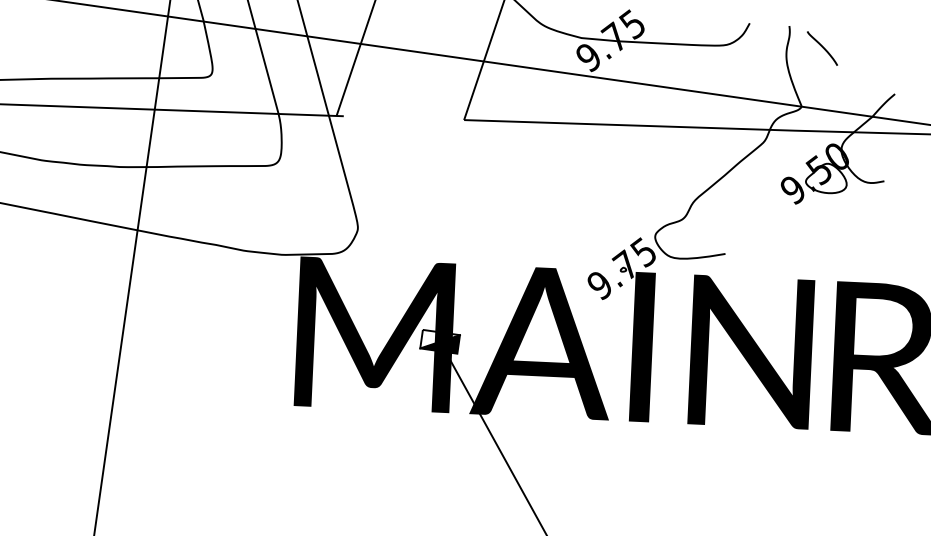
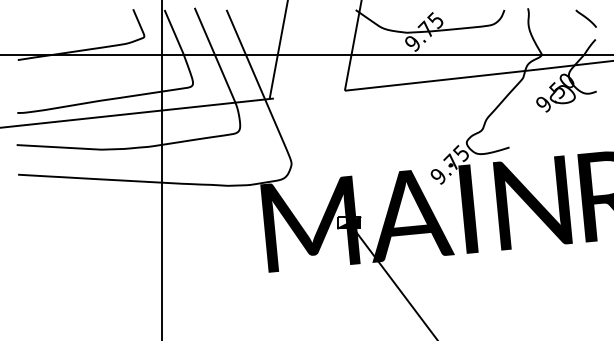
line: (821, 47) -> (585, 18), moved

